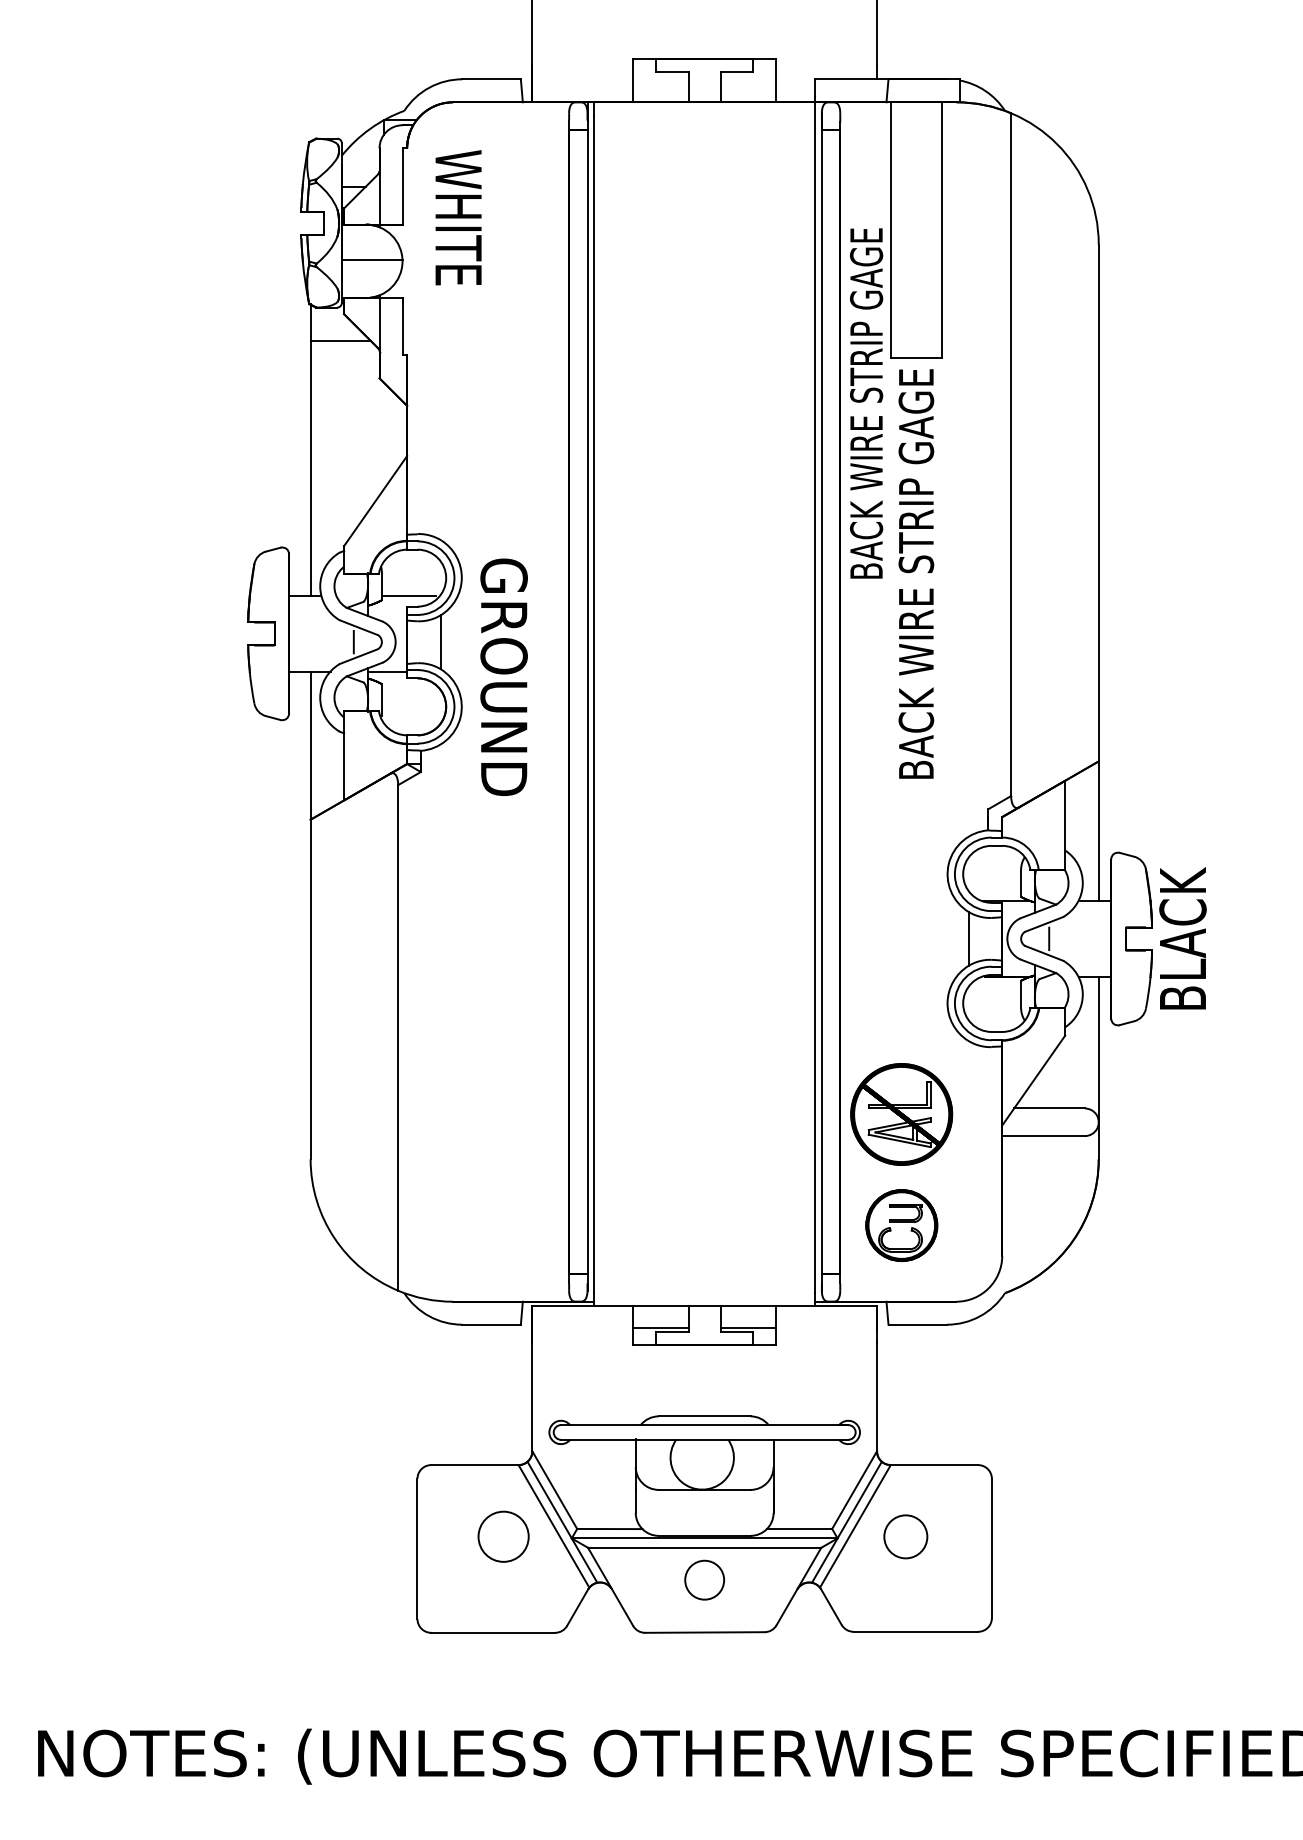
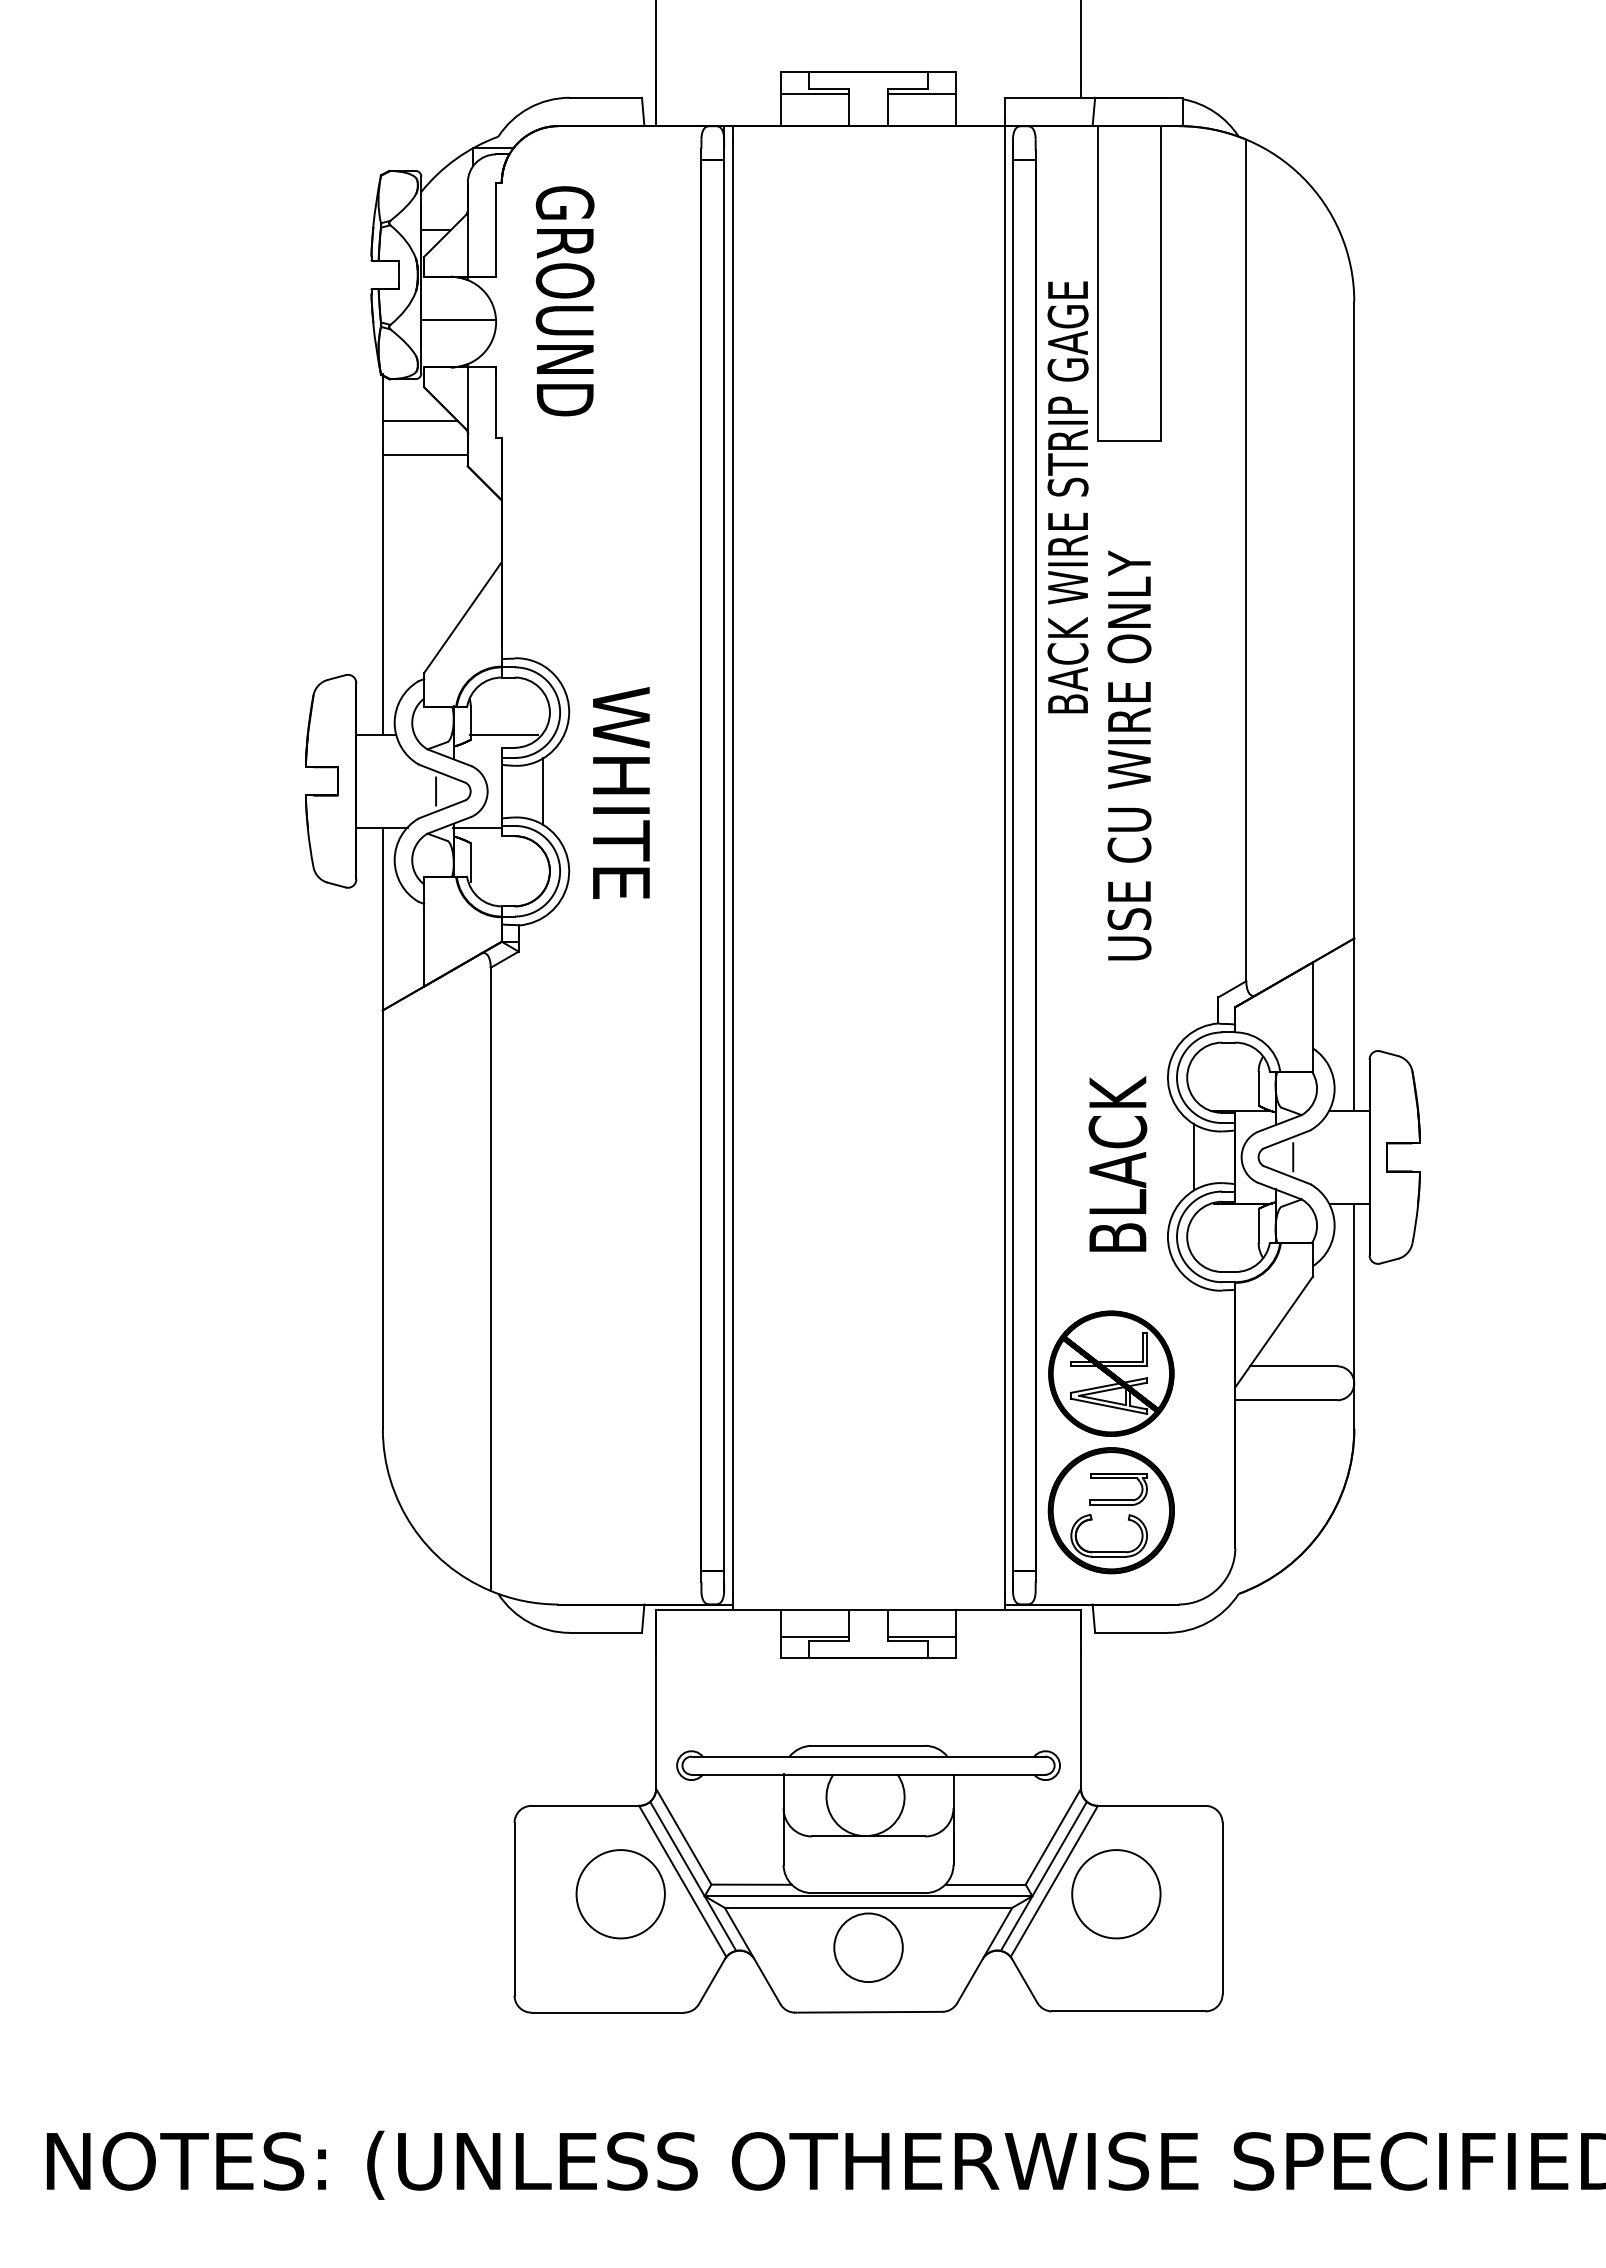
line: (660, 76) -> (814, 94), added
line: (747, 76) -> (921, 94), added
text: (458, 243) -> (565, 300), WHITE -> GROUND
line: (344, 368) -> (424, 454), added
text: (916, 574) -> (1129, 708), BACK WIRE STRIP GAGE -> USE CU WIRE ONLY
text: (503, 676) -> (620, 833), GROUND -> WHITE
text: (1182, 938) -> (1117, 1164), moved
part: (901, 1225) -> (1111, 1510), size x1.43
circle: (503, 1536) -> (620, 1893), size x1.43
circle: (905, 1536) -> (1116, 1893), size x1.67
circle: (704, 1580) -> (868, 1948), size x1.43

